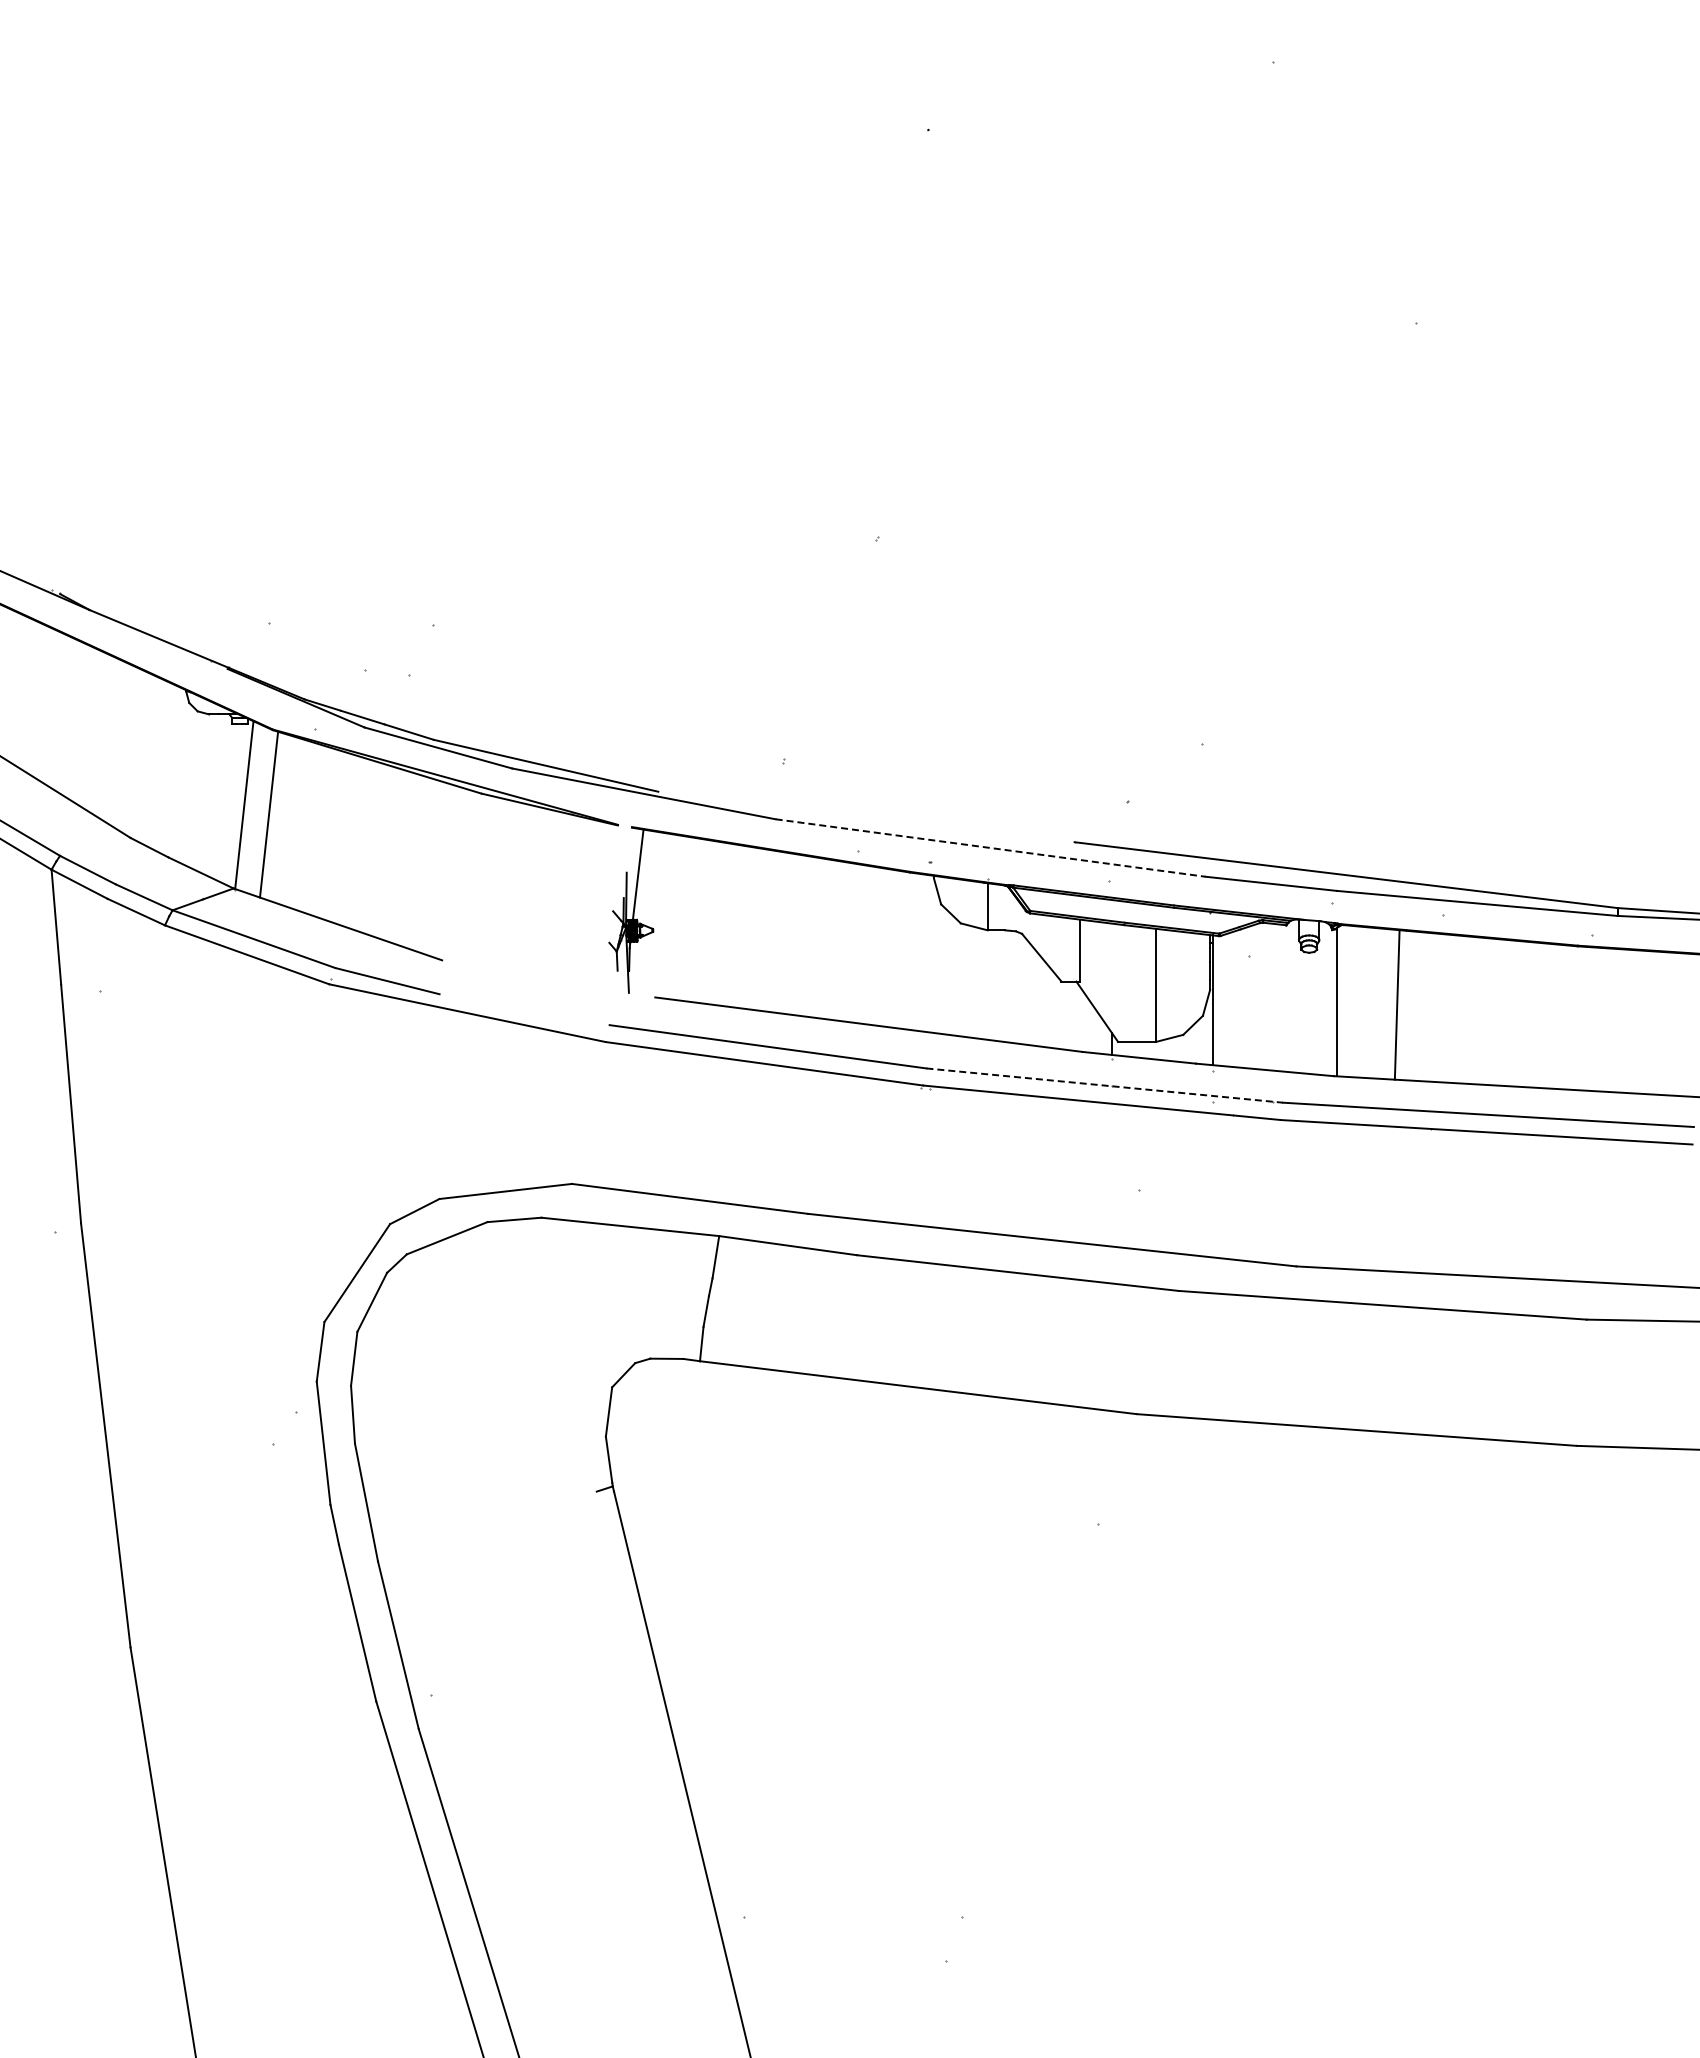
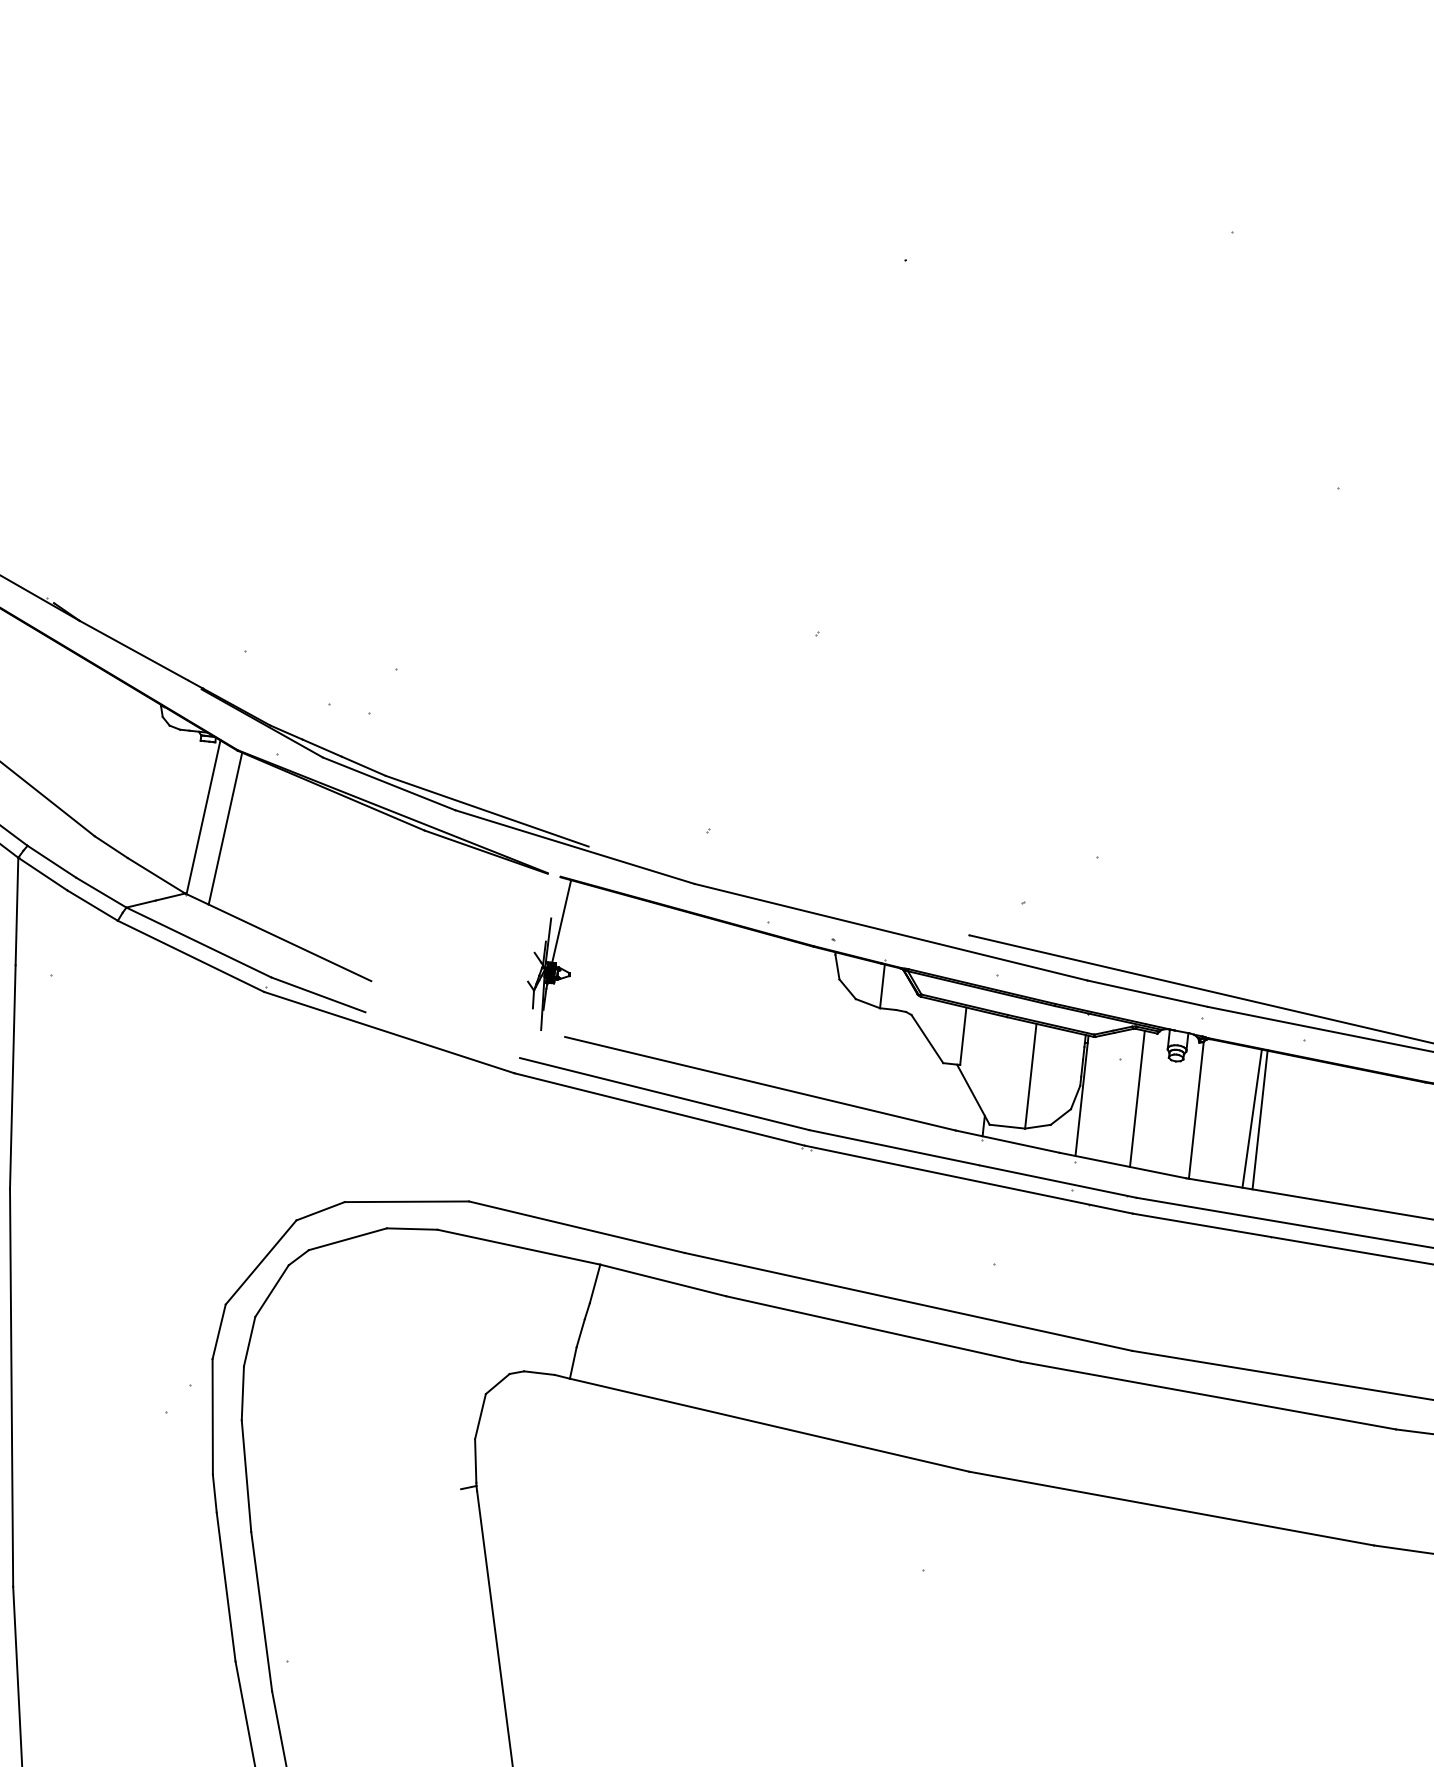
line: (990, 848) -> (890, 932), dashed -> solid
line: (1272, 996) -> (1137, 1098), added
line: (1405, 1005) -> (1259, 1119), added
line: (1105, 1085) -> (973, 1163), dashed -> solid

